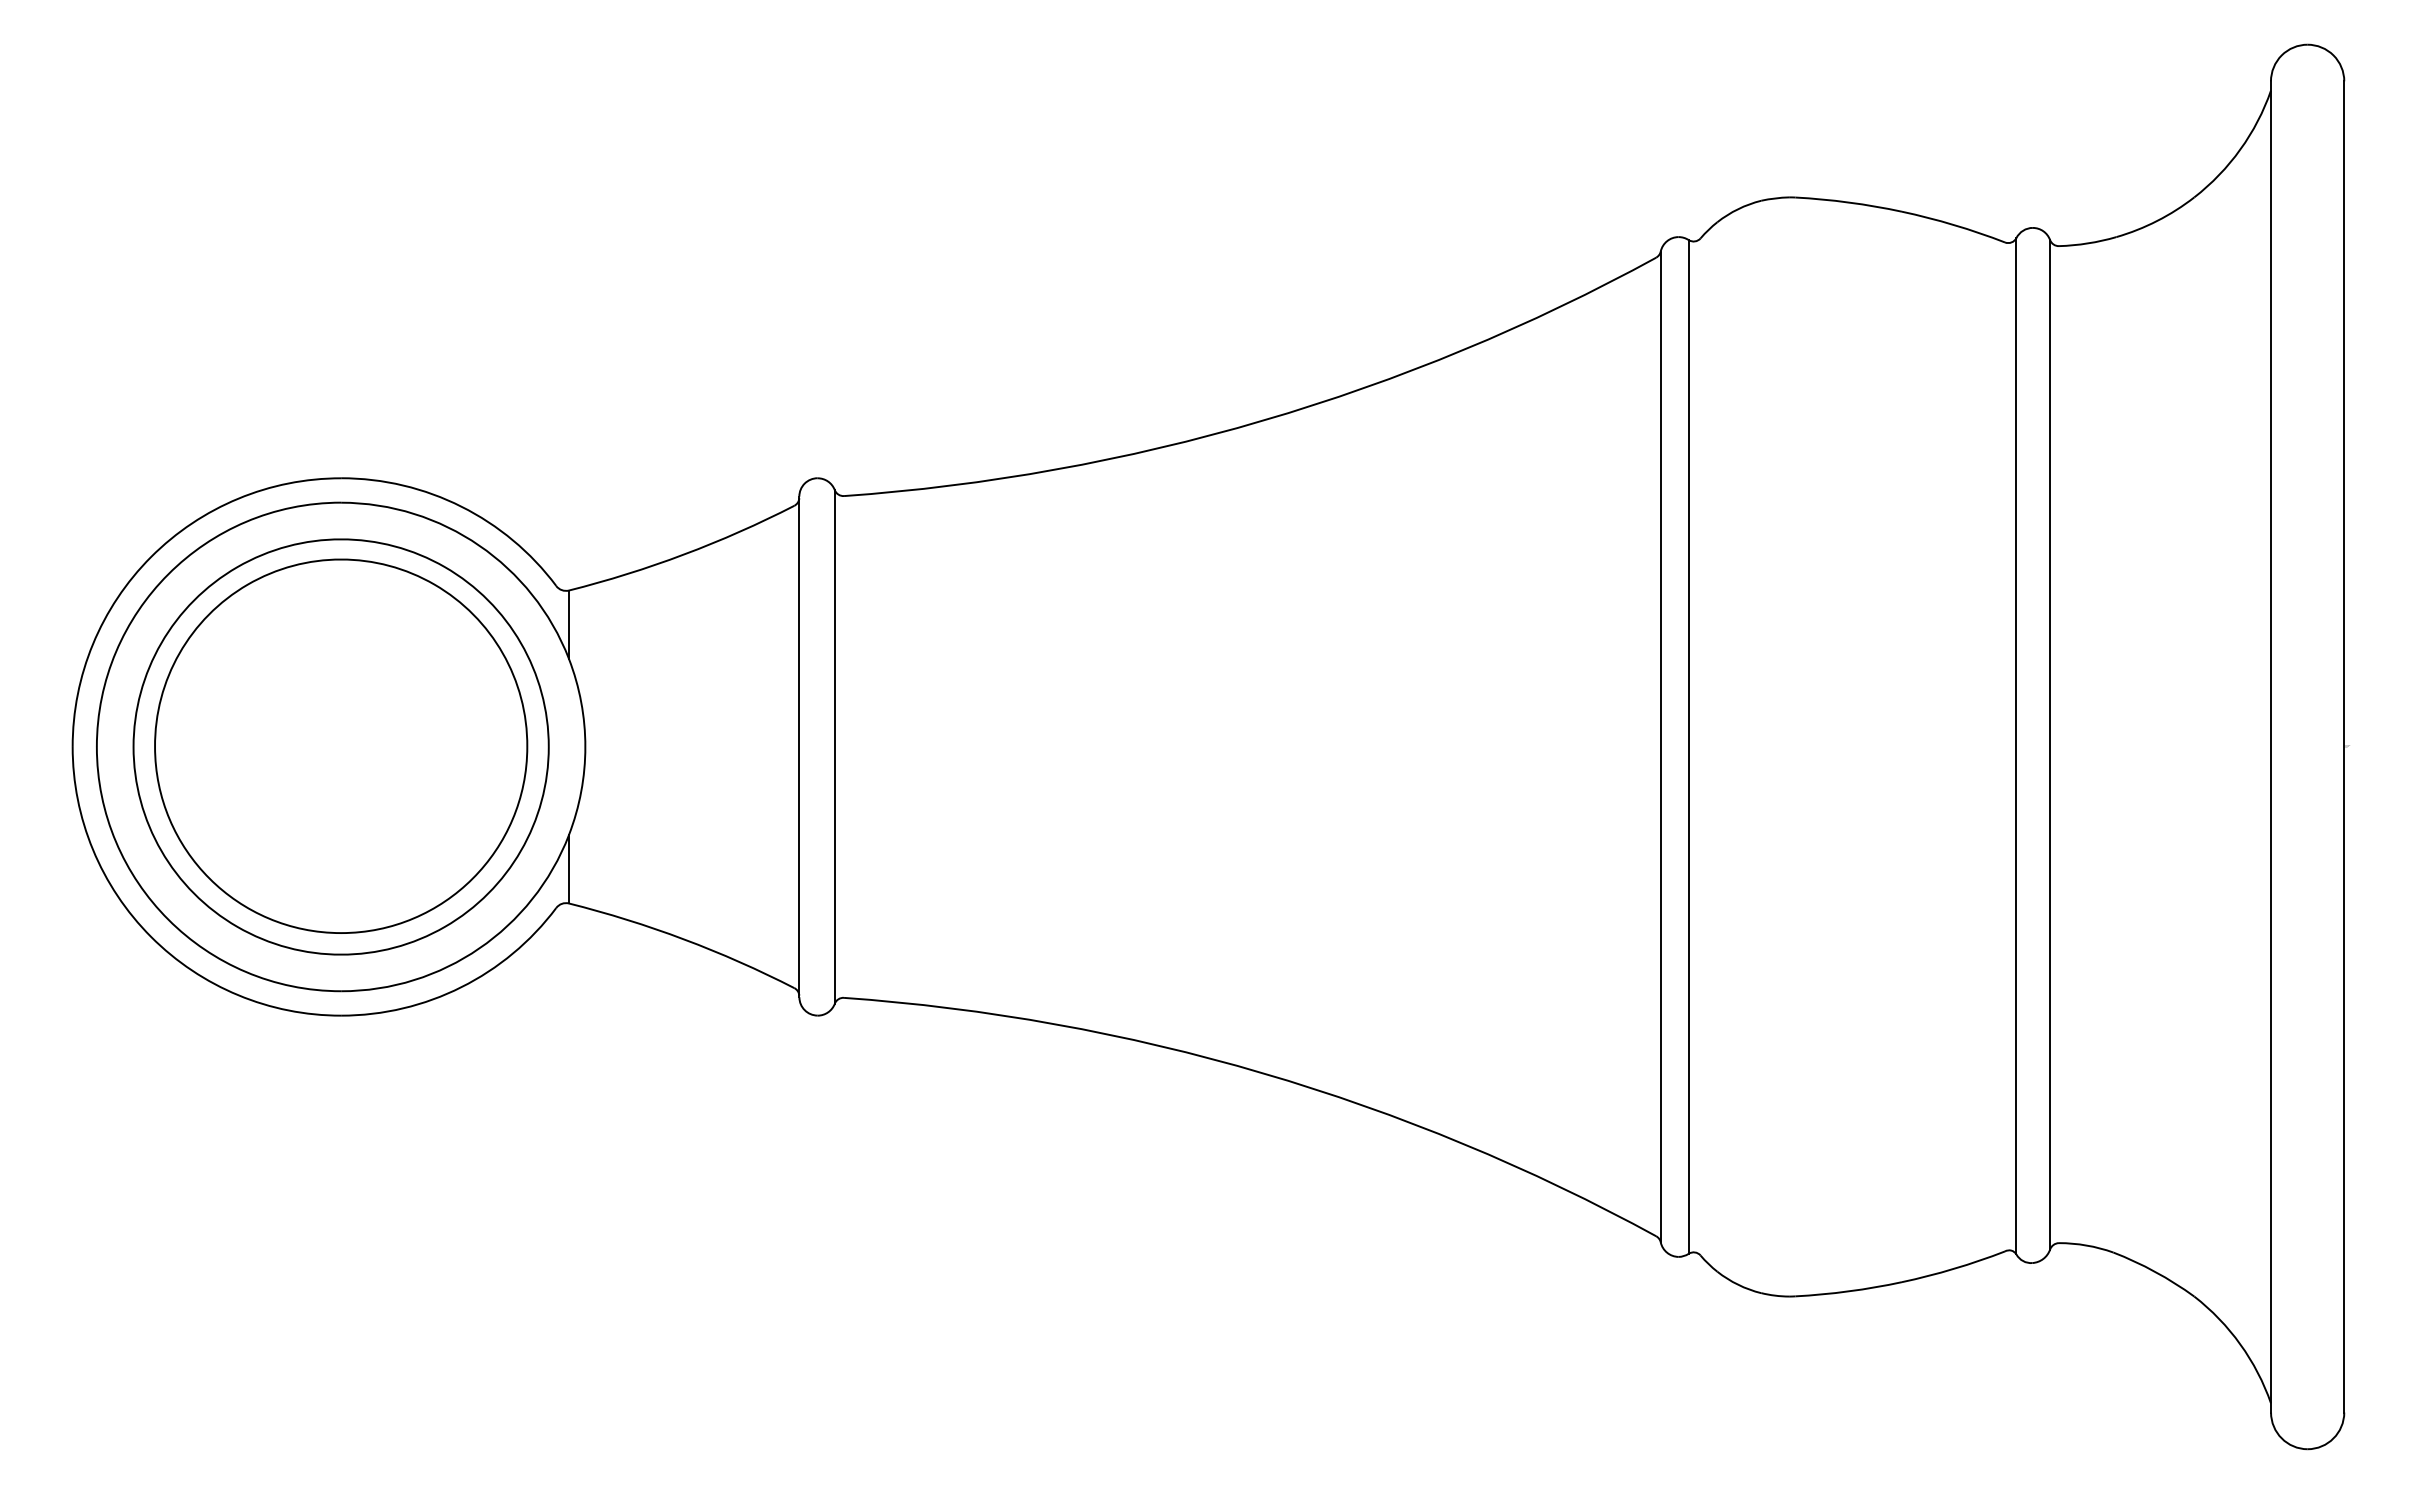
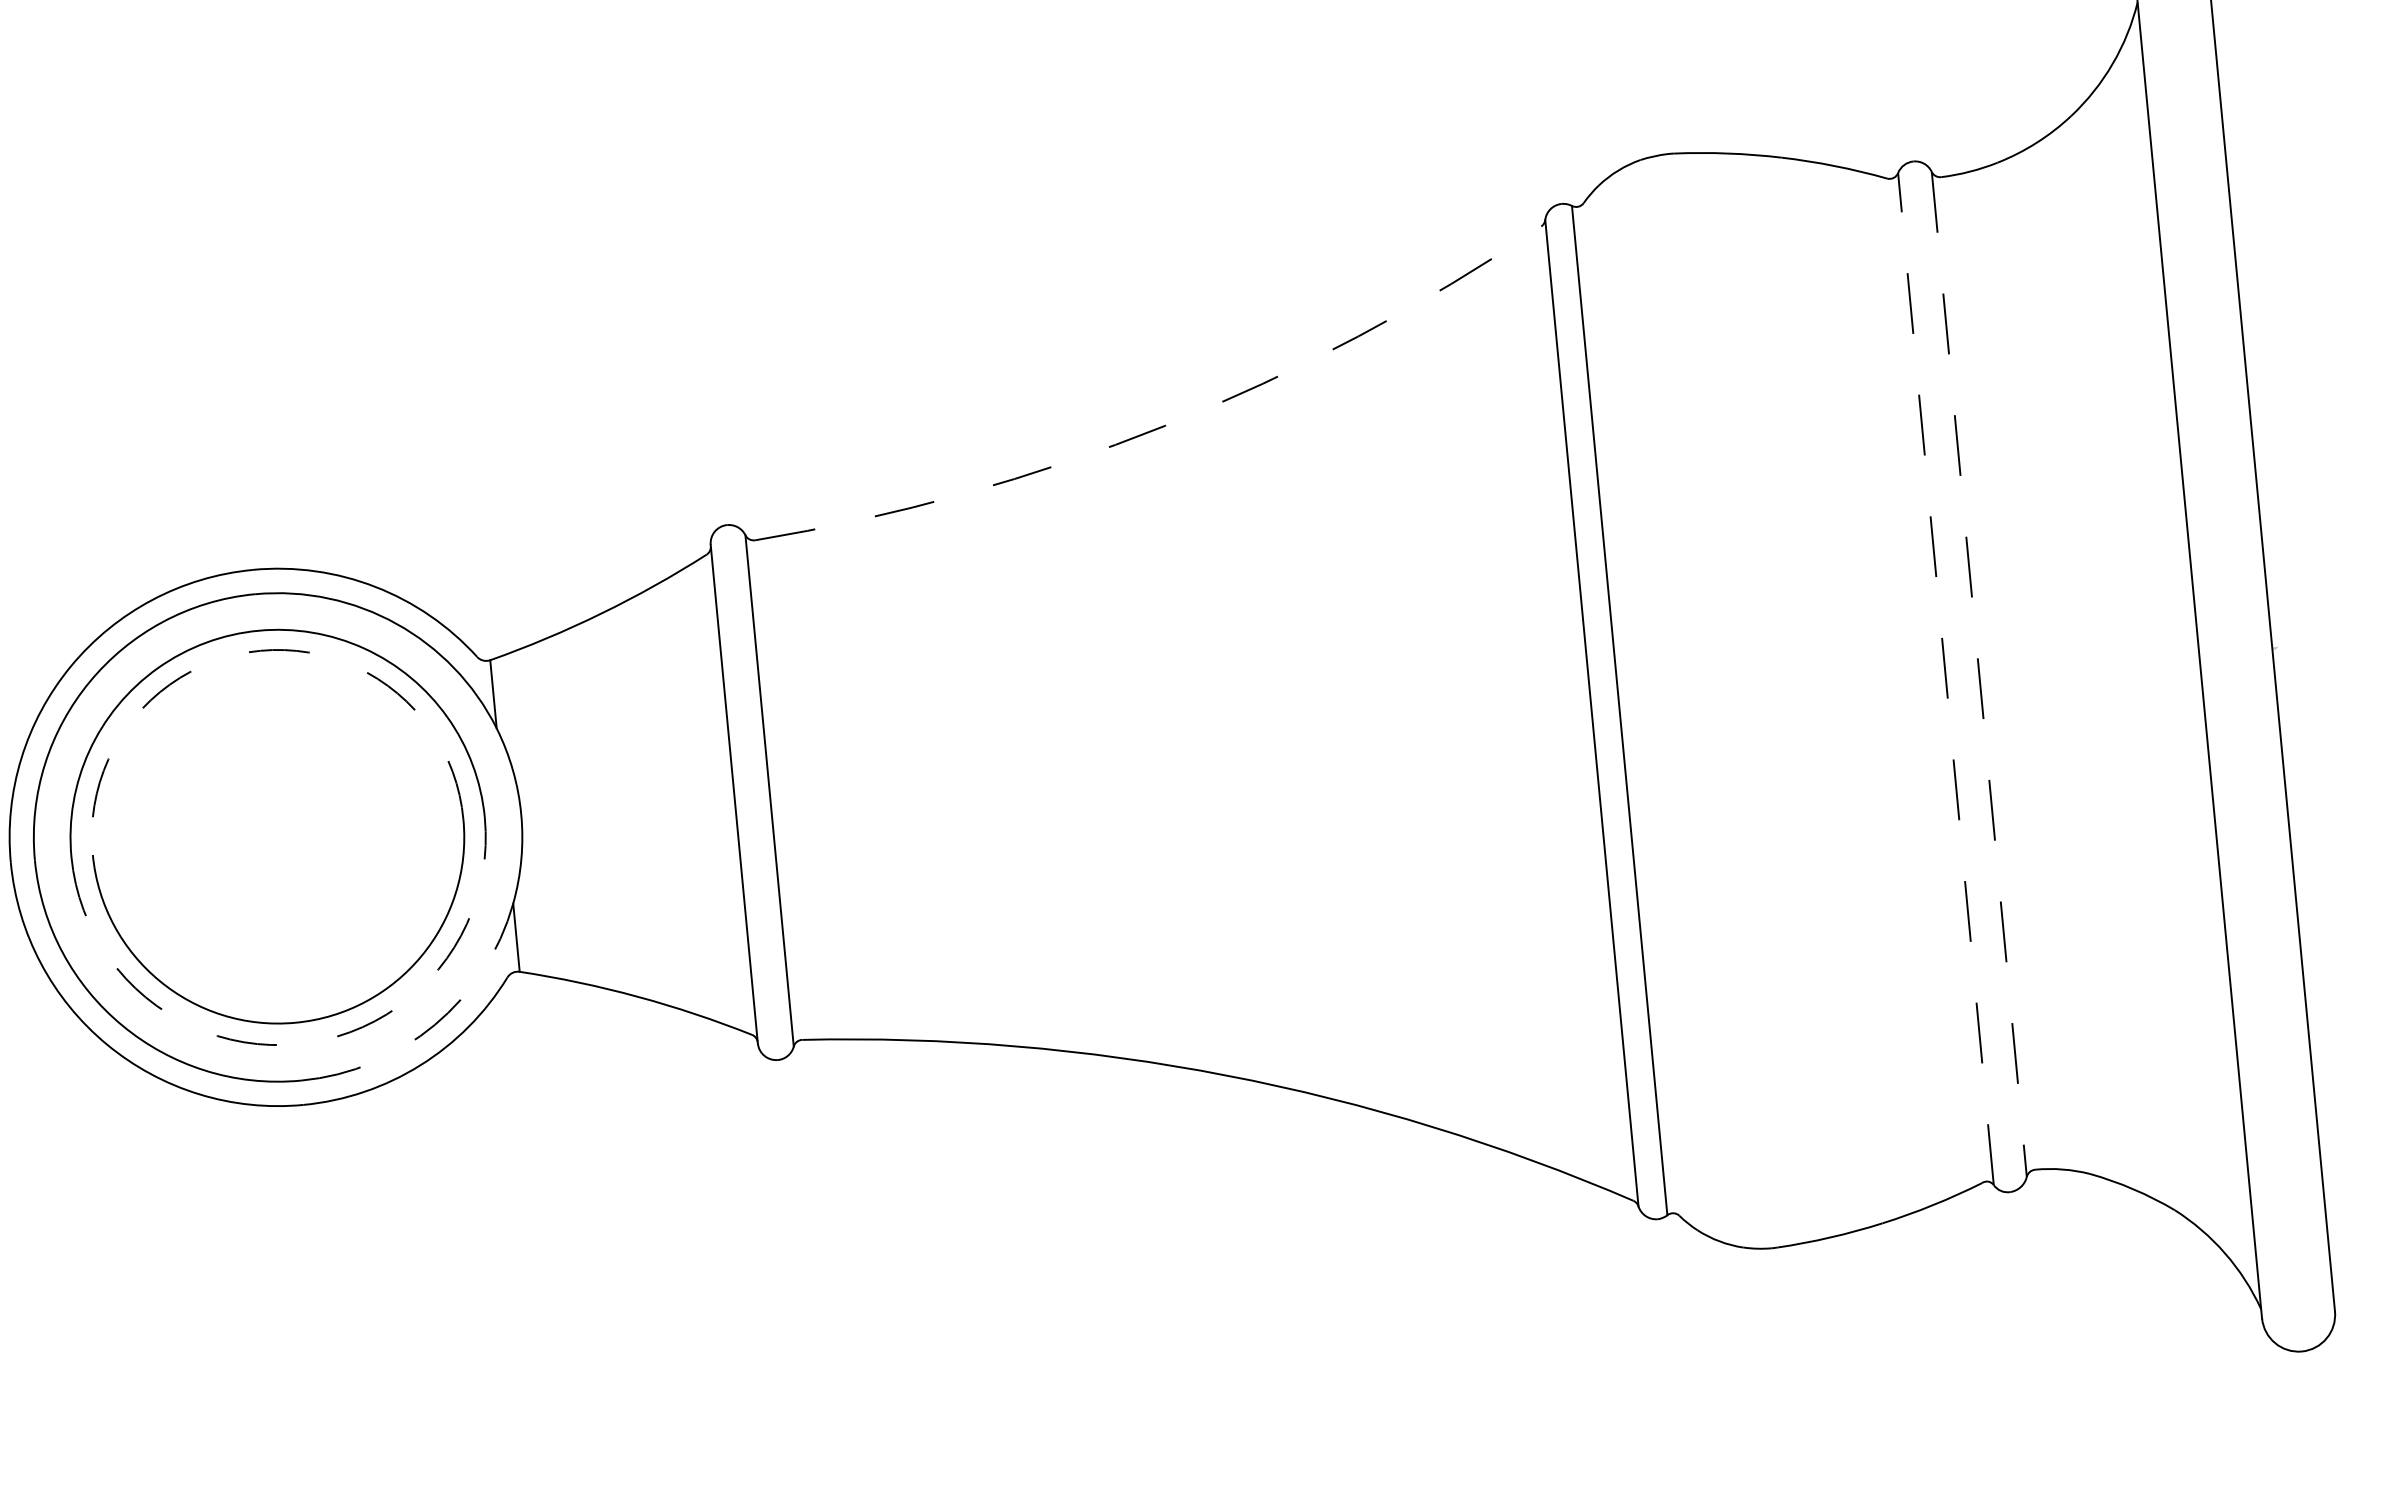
arc: (1262, 420) -> (1164, 425), solid -> dashed
arc: (341, 559) -> (260, 650), solid -> dashed
line: (2050, 744) -> (1979, 674), solid -> dashed
line: (2016, 745) -> (1945, 678), solid -> dashed
arc: (479, 948) -> (434, 1025), solid -> dashed
arc: (341, 954) -> (298, 1044), solid -> dashed

